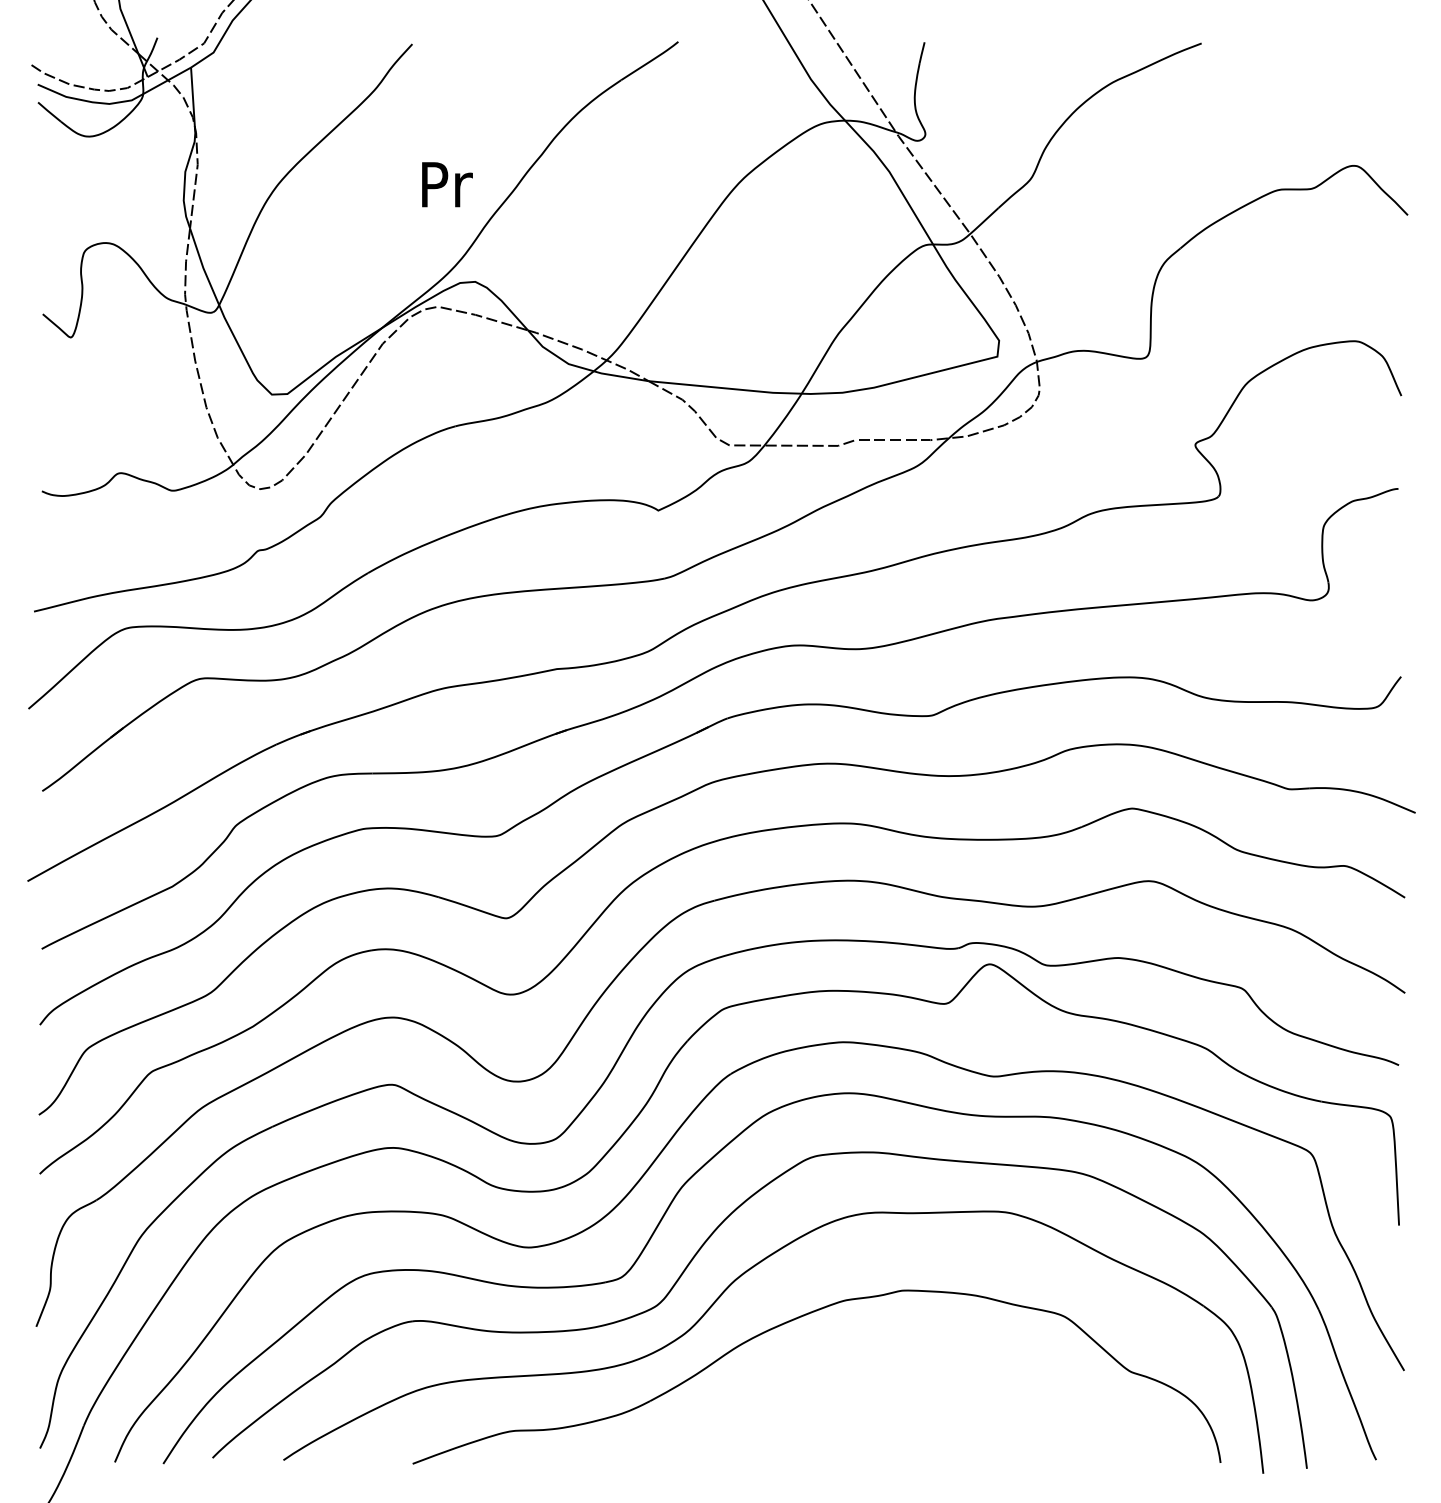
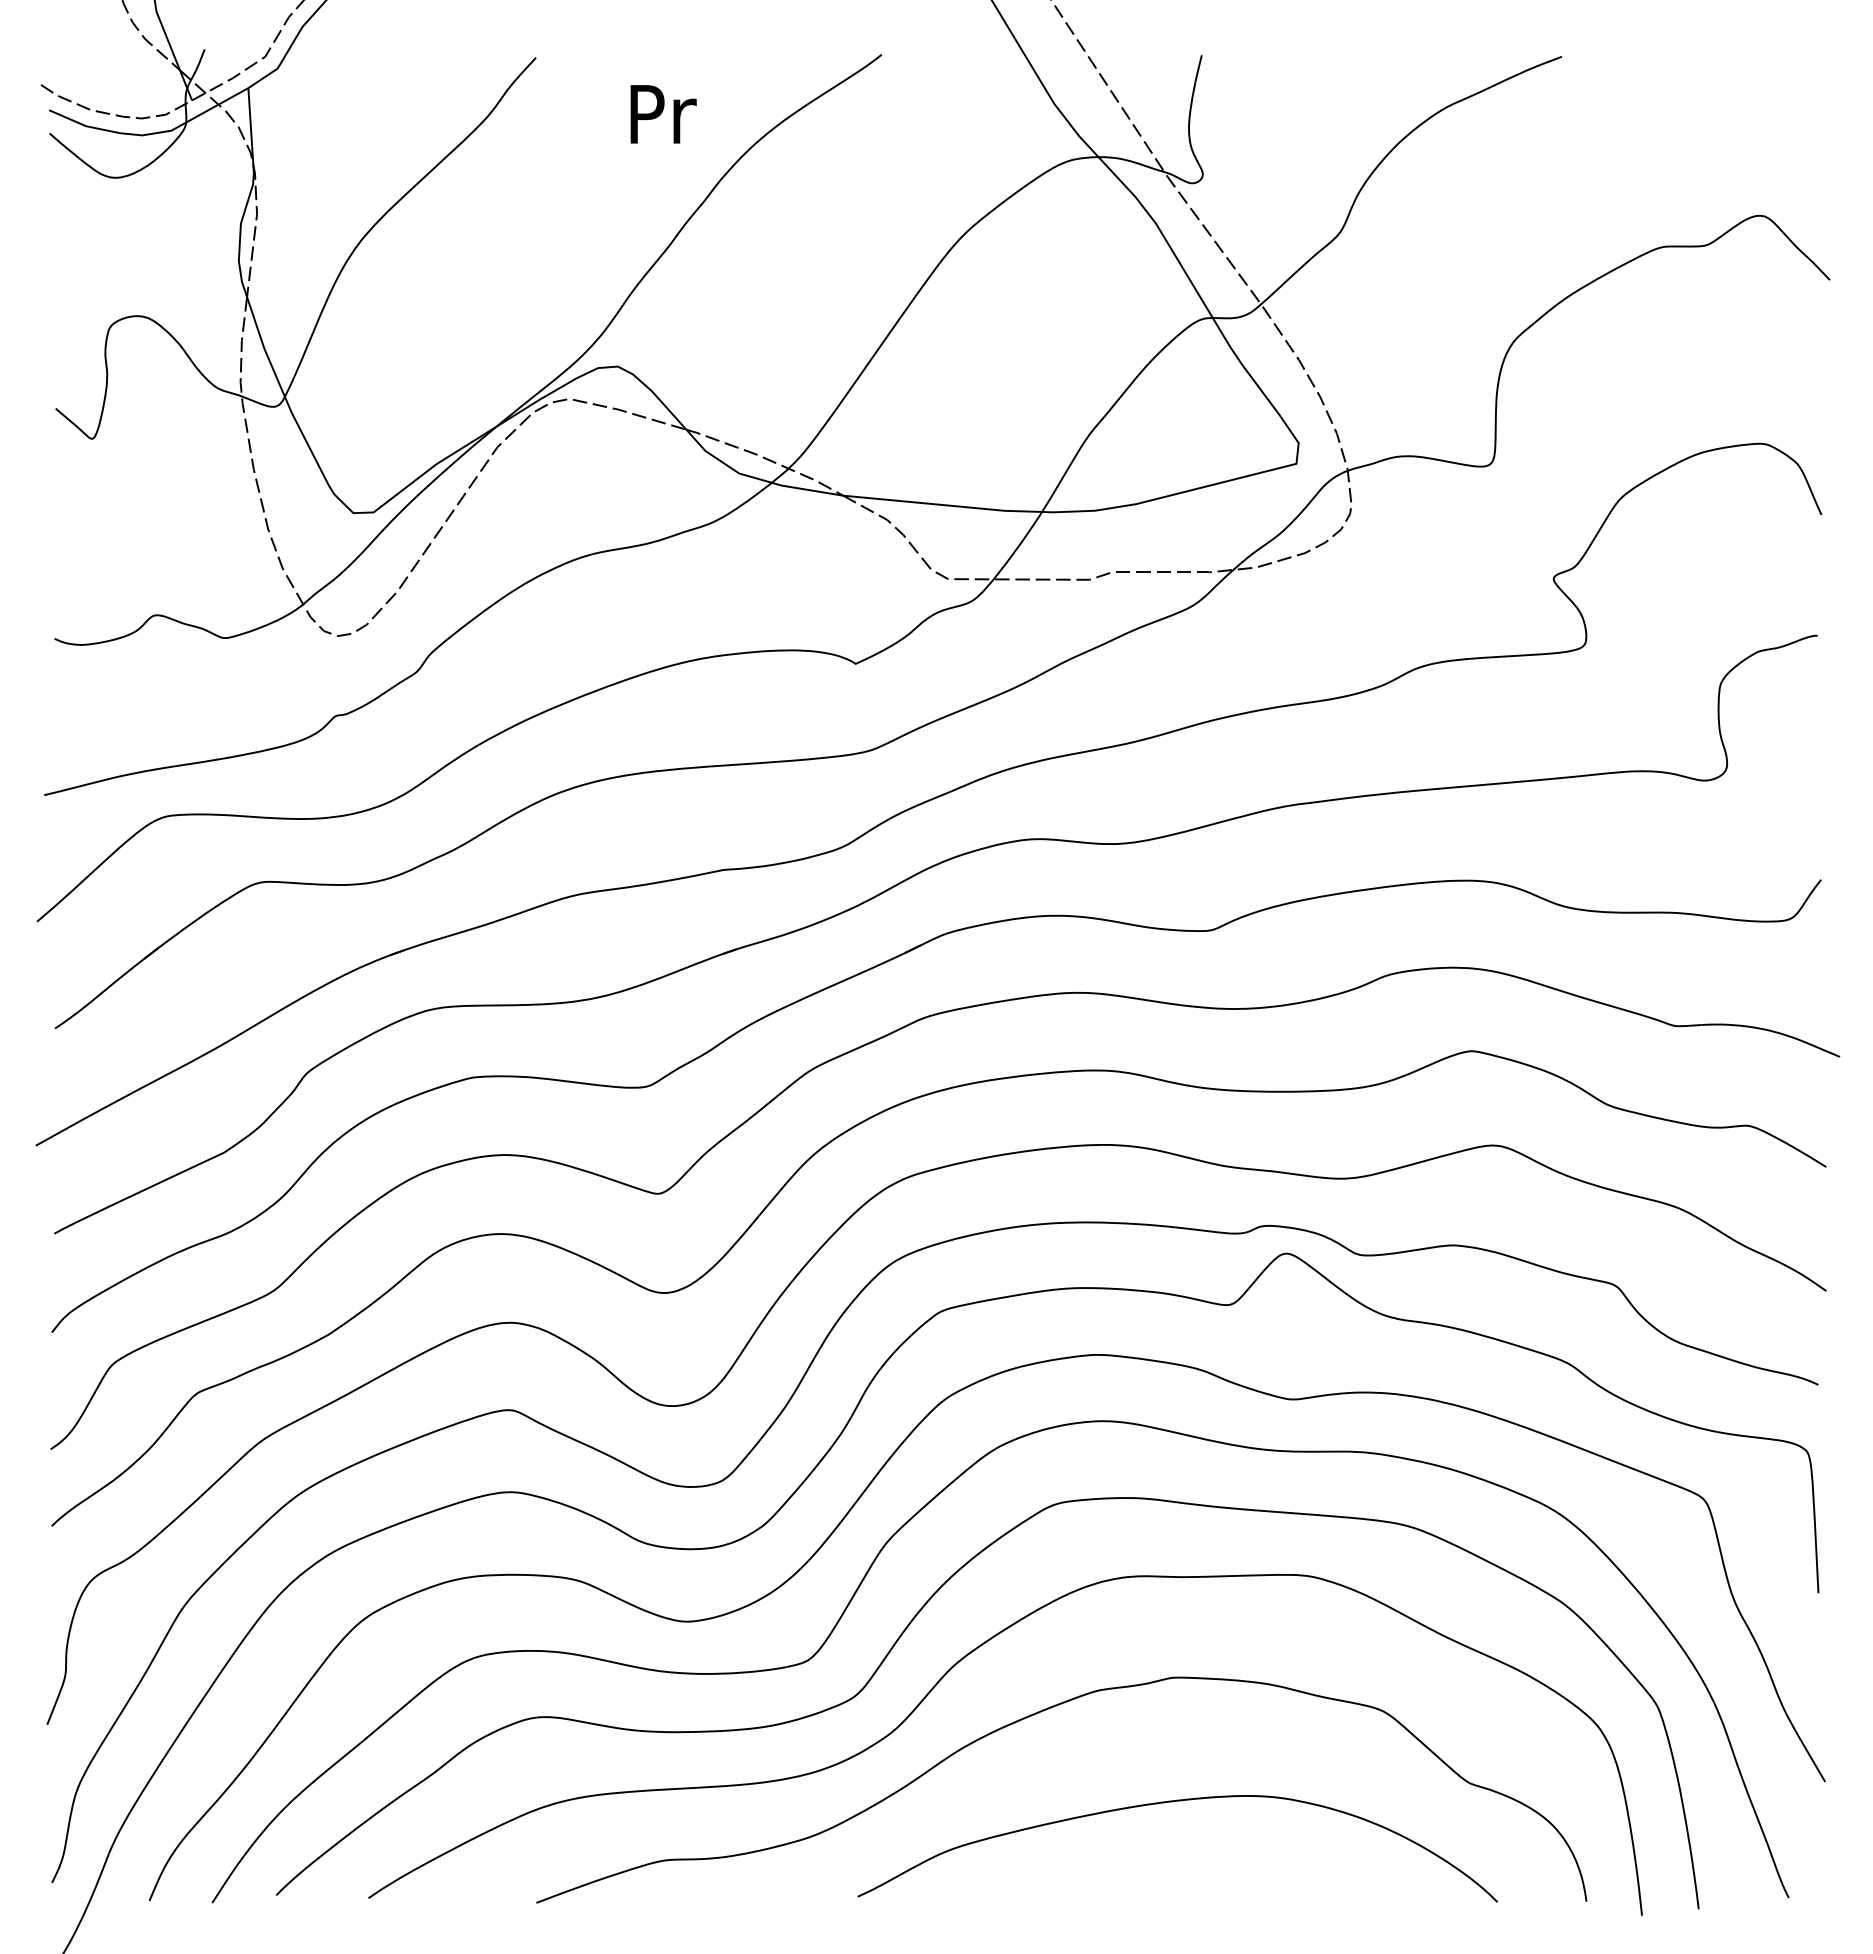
text: (447, 184) -> (663, 114), moved
curve: (902, 1386) -> (1172, 1802), added

